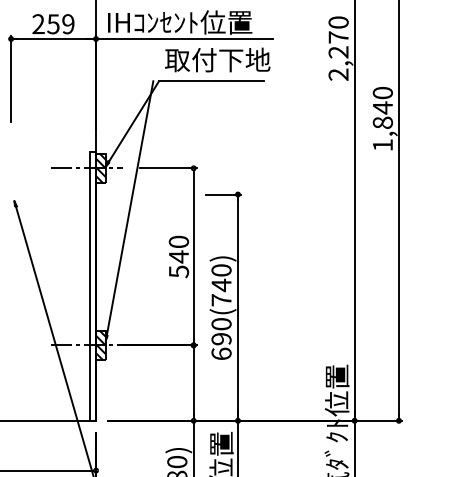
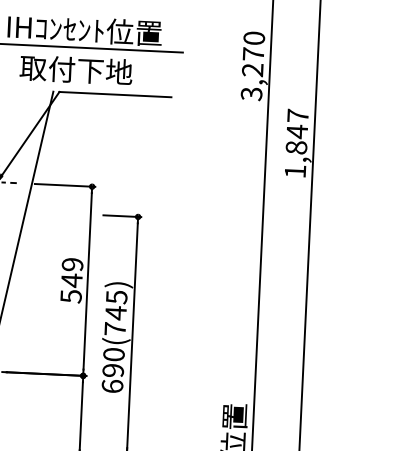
text: (217, 59) -> (76, 69), moved
text: (338, 74) -> (251, 93), 2,270 -> 3,270
text: (382, 92) -> (297, 115), 1,840 -> 1,847
text: (179, 241) -> (73, 264), 540 -> 549
text: (221, 270) -> (116, 297), 690(740) -> 690(745)

